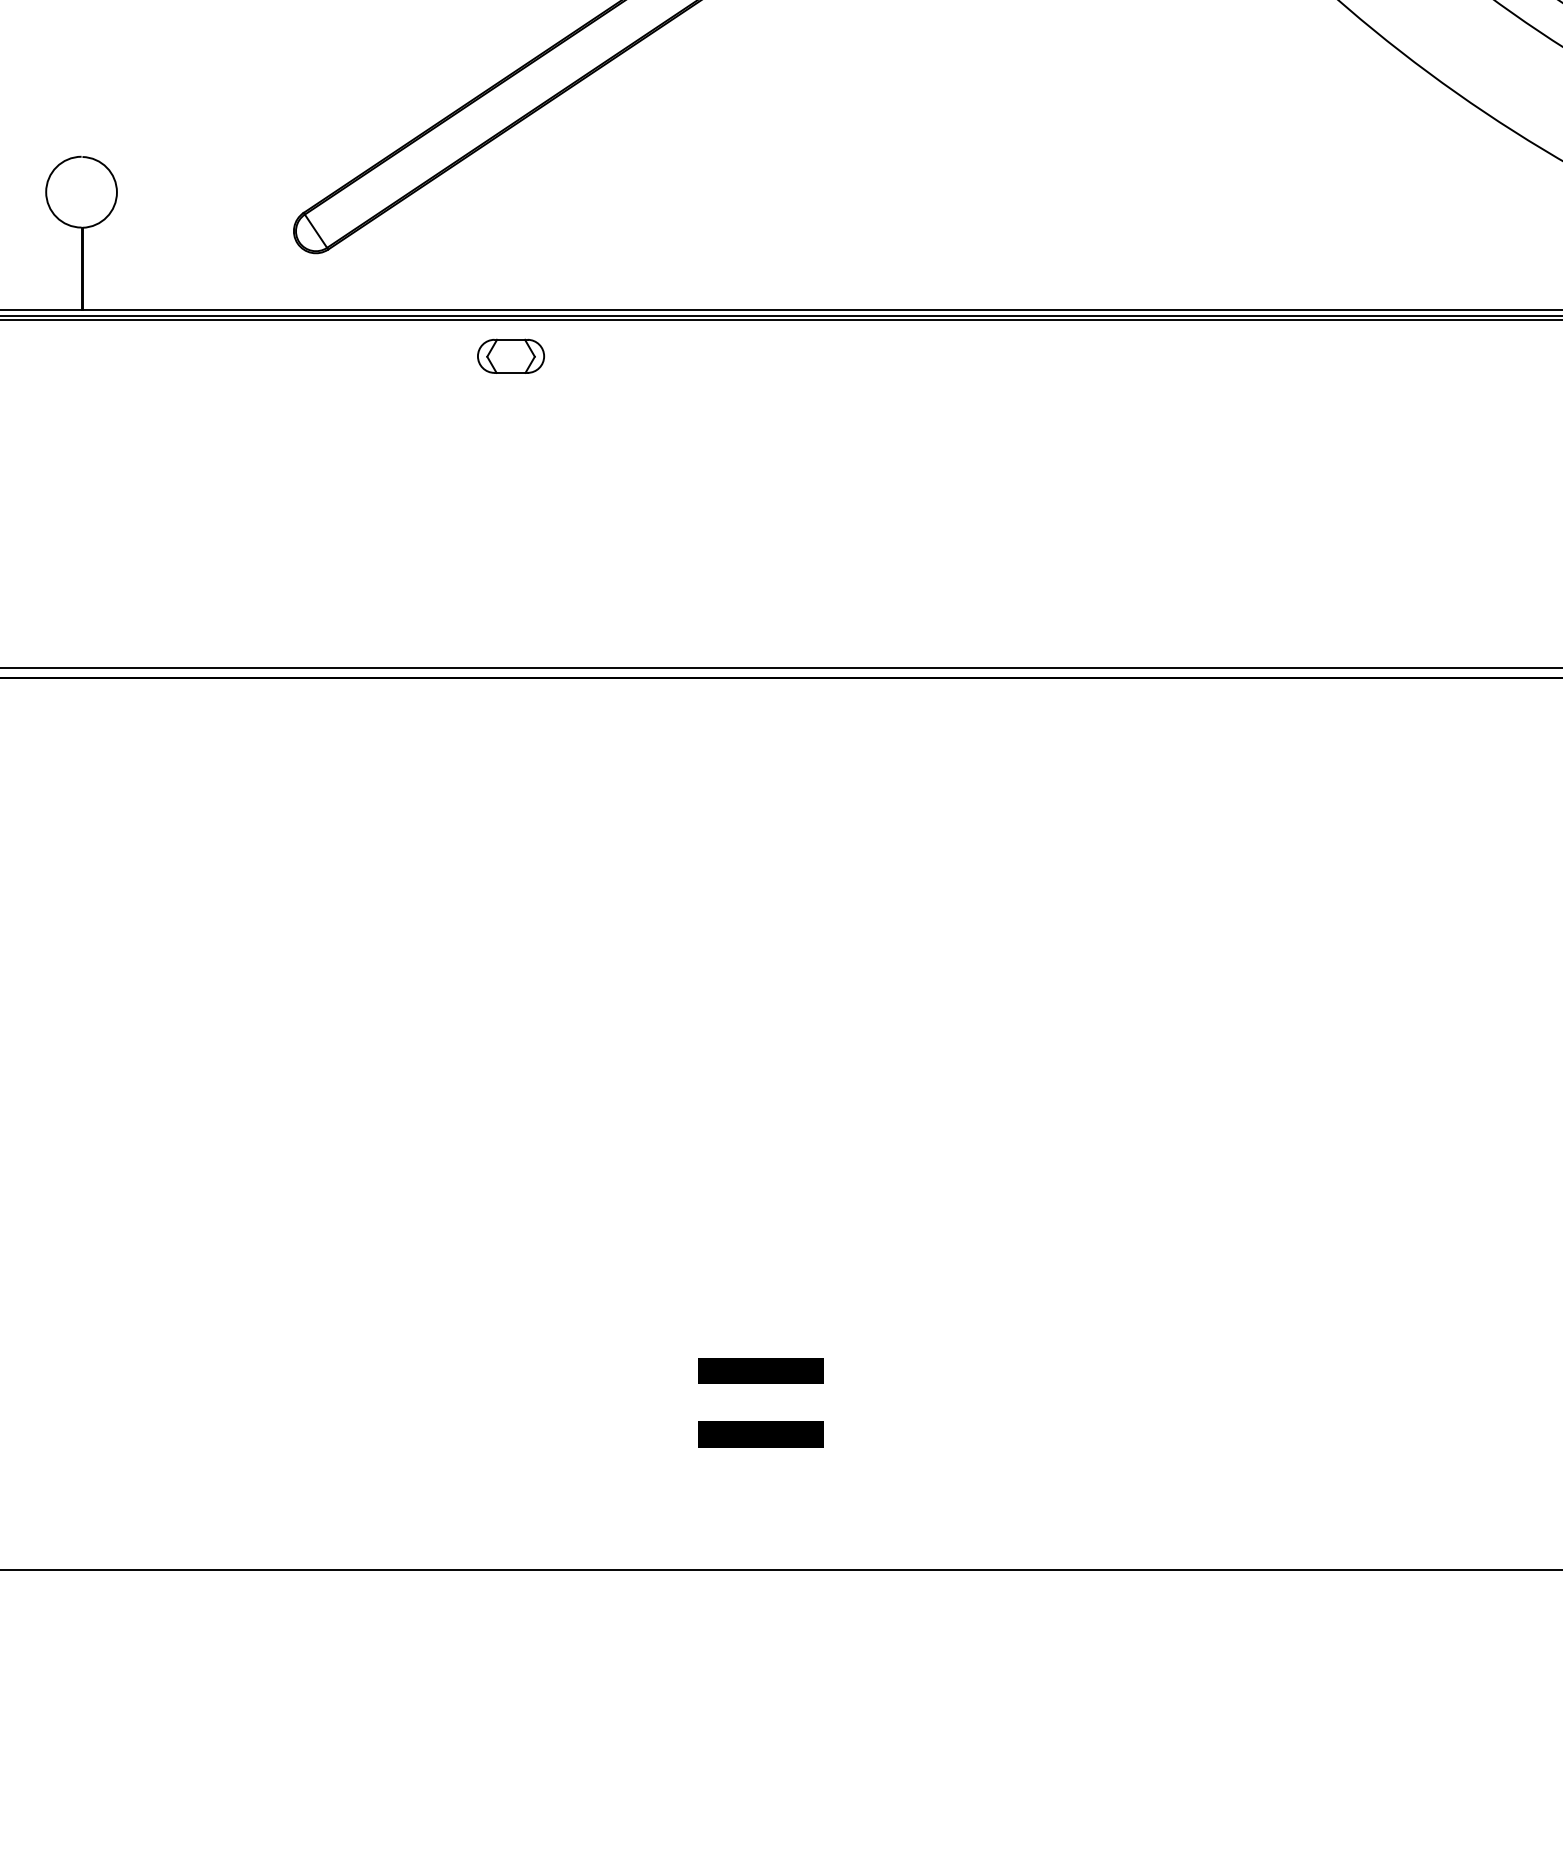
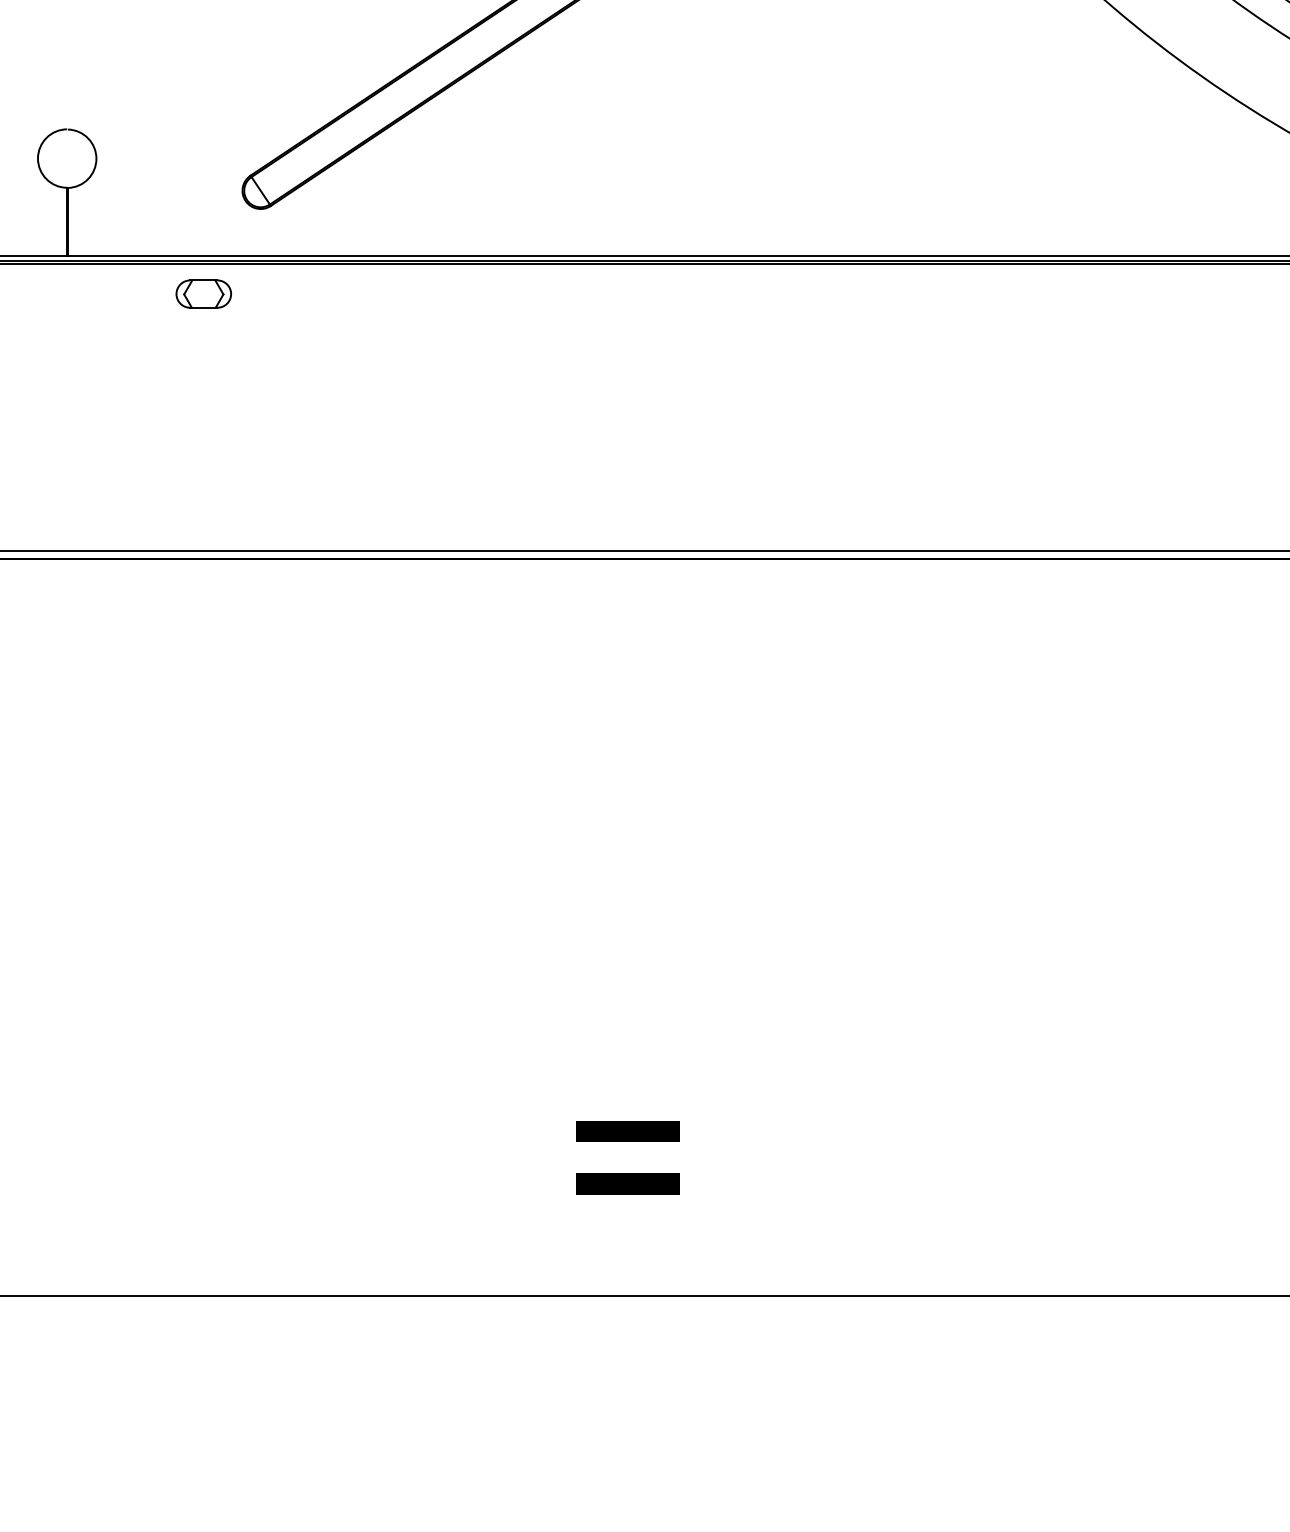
part: (510, 355) -> (203, 293), moved

